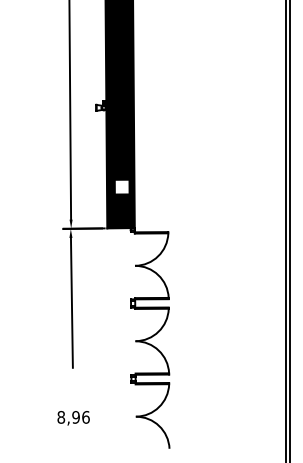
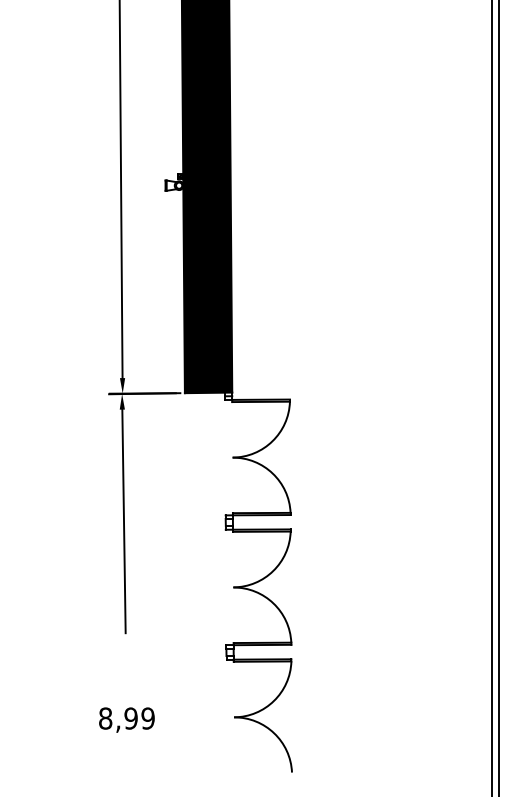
fill: (121, 186) -> (209, 321), added
text: (85, 417) -> (147, 718), 8,96 -> 8,99

